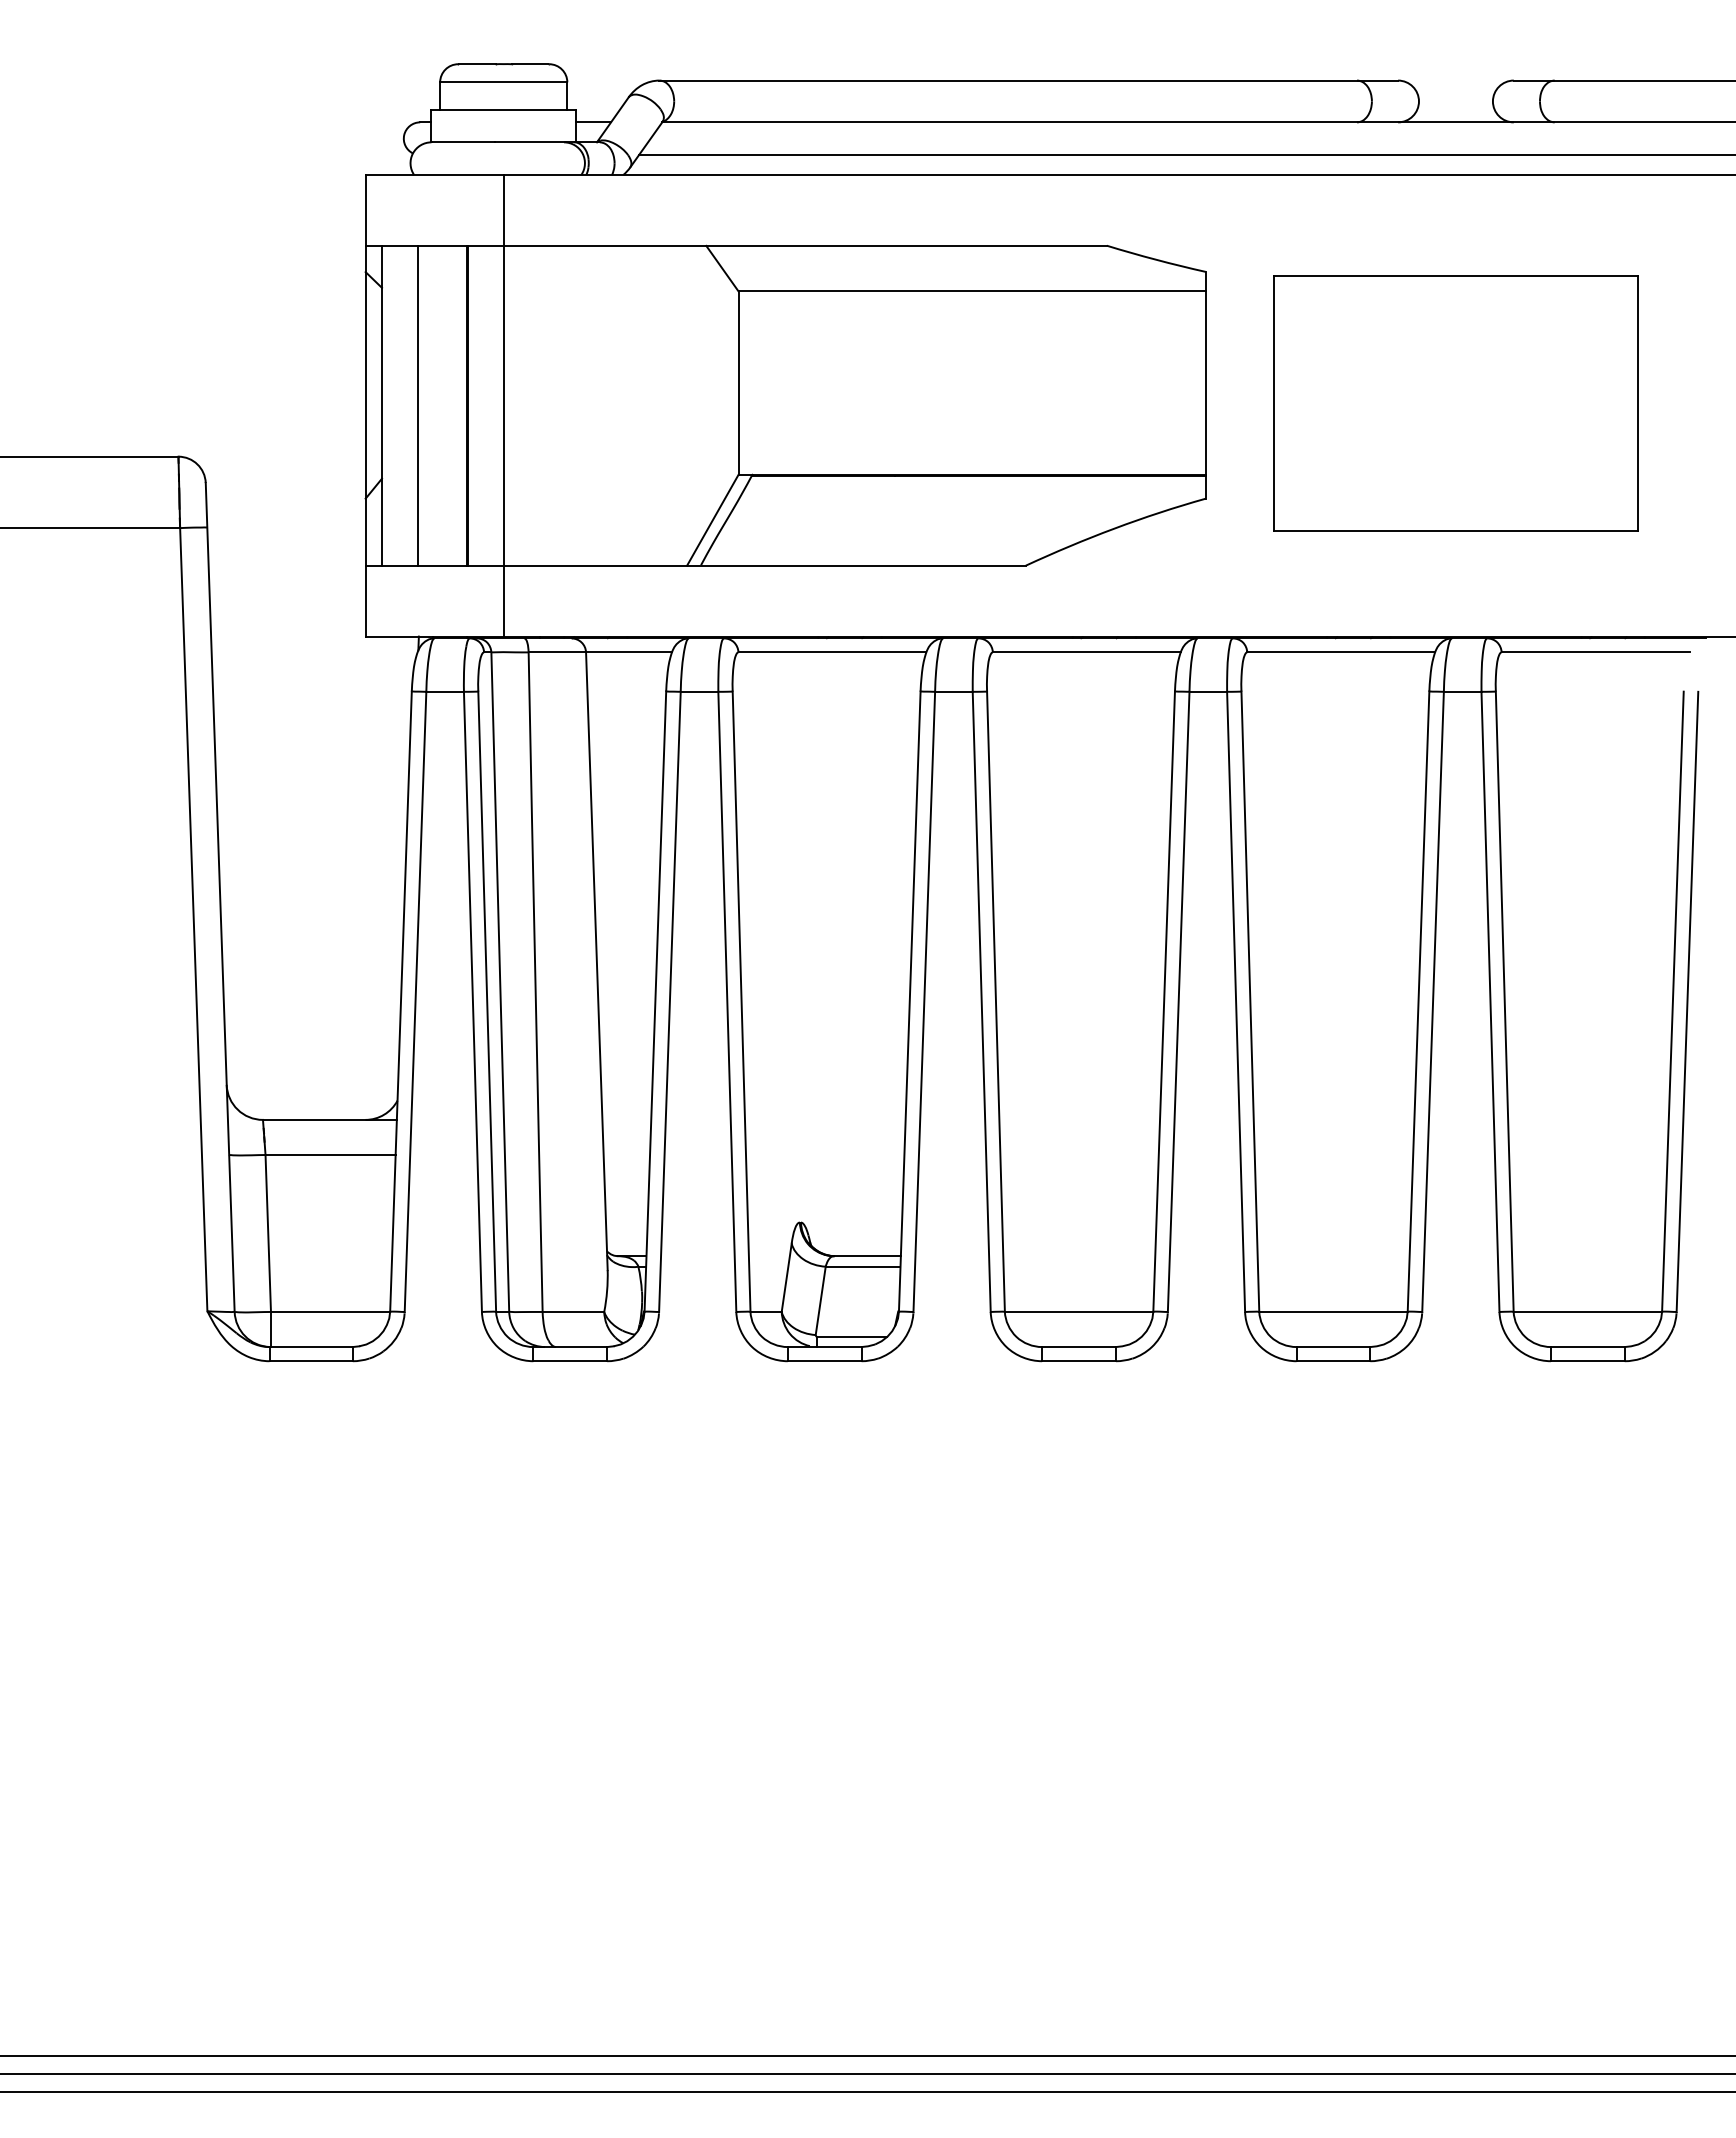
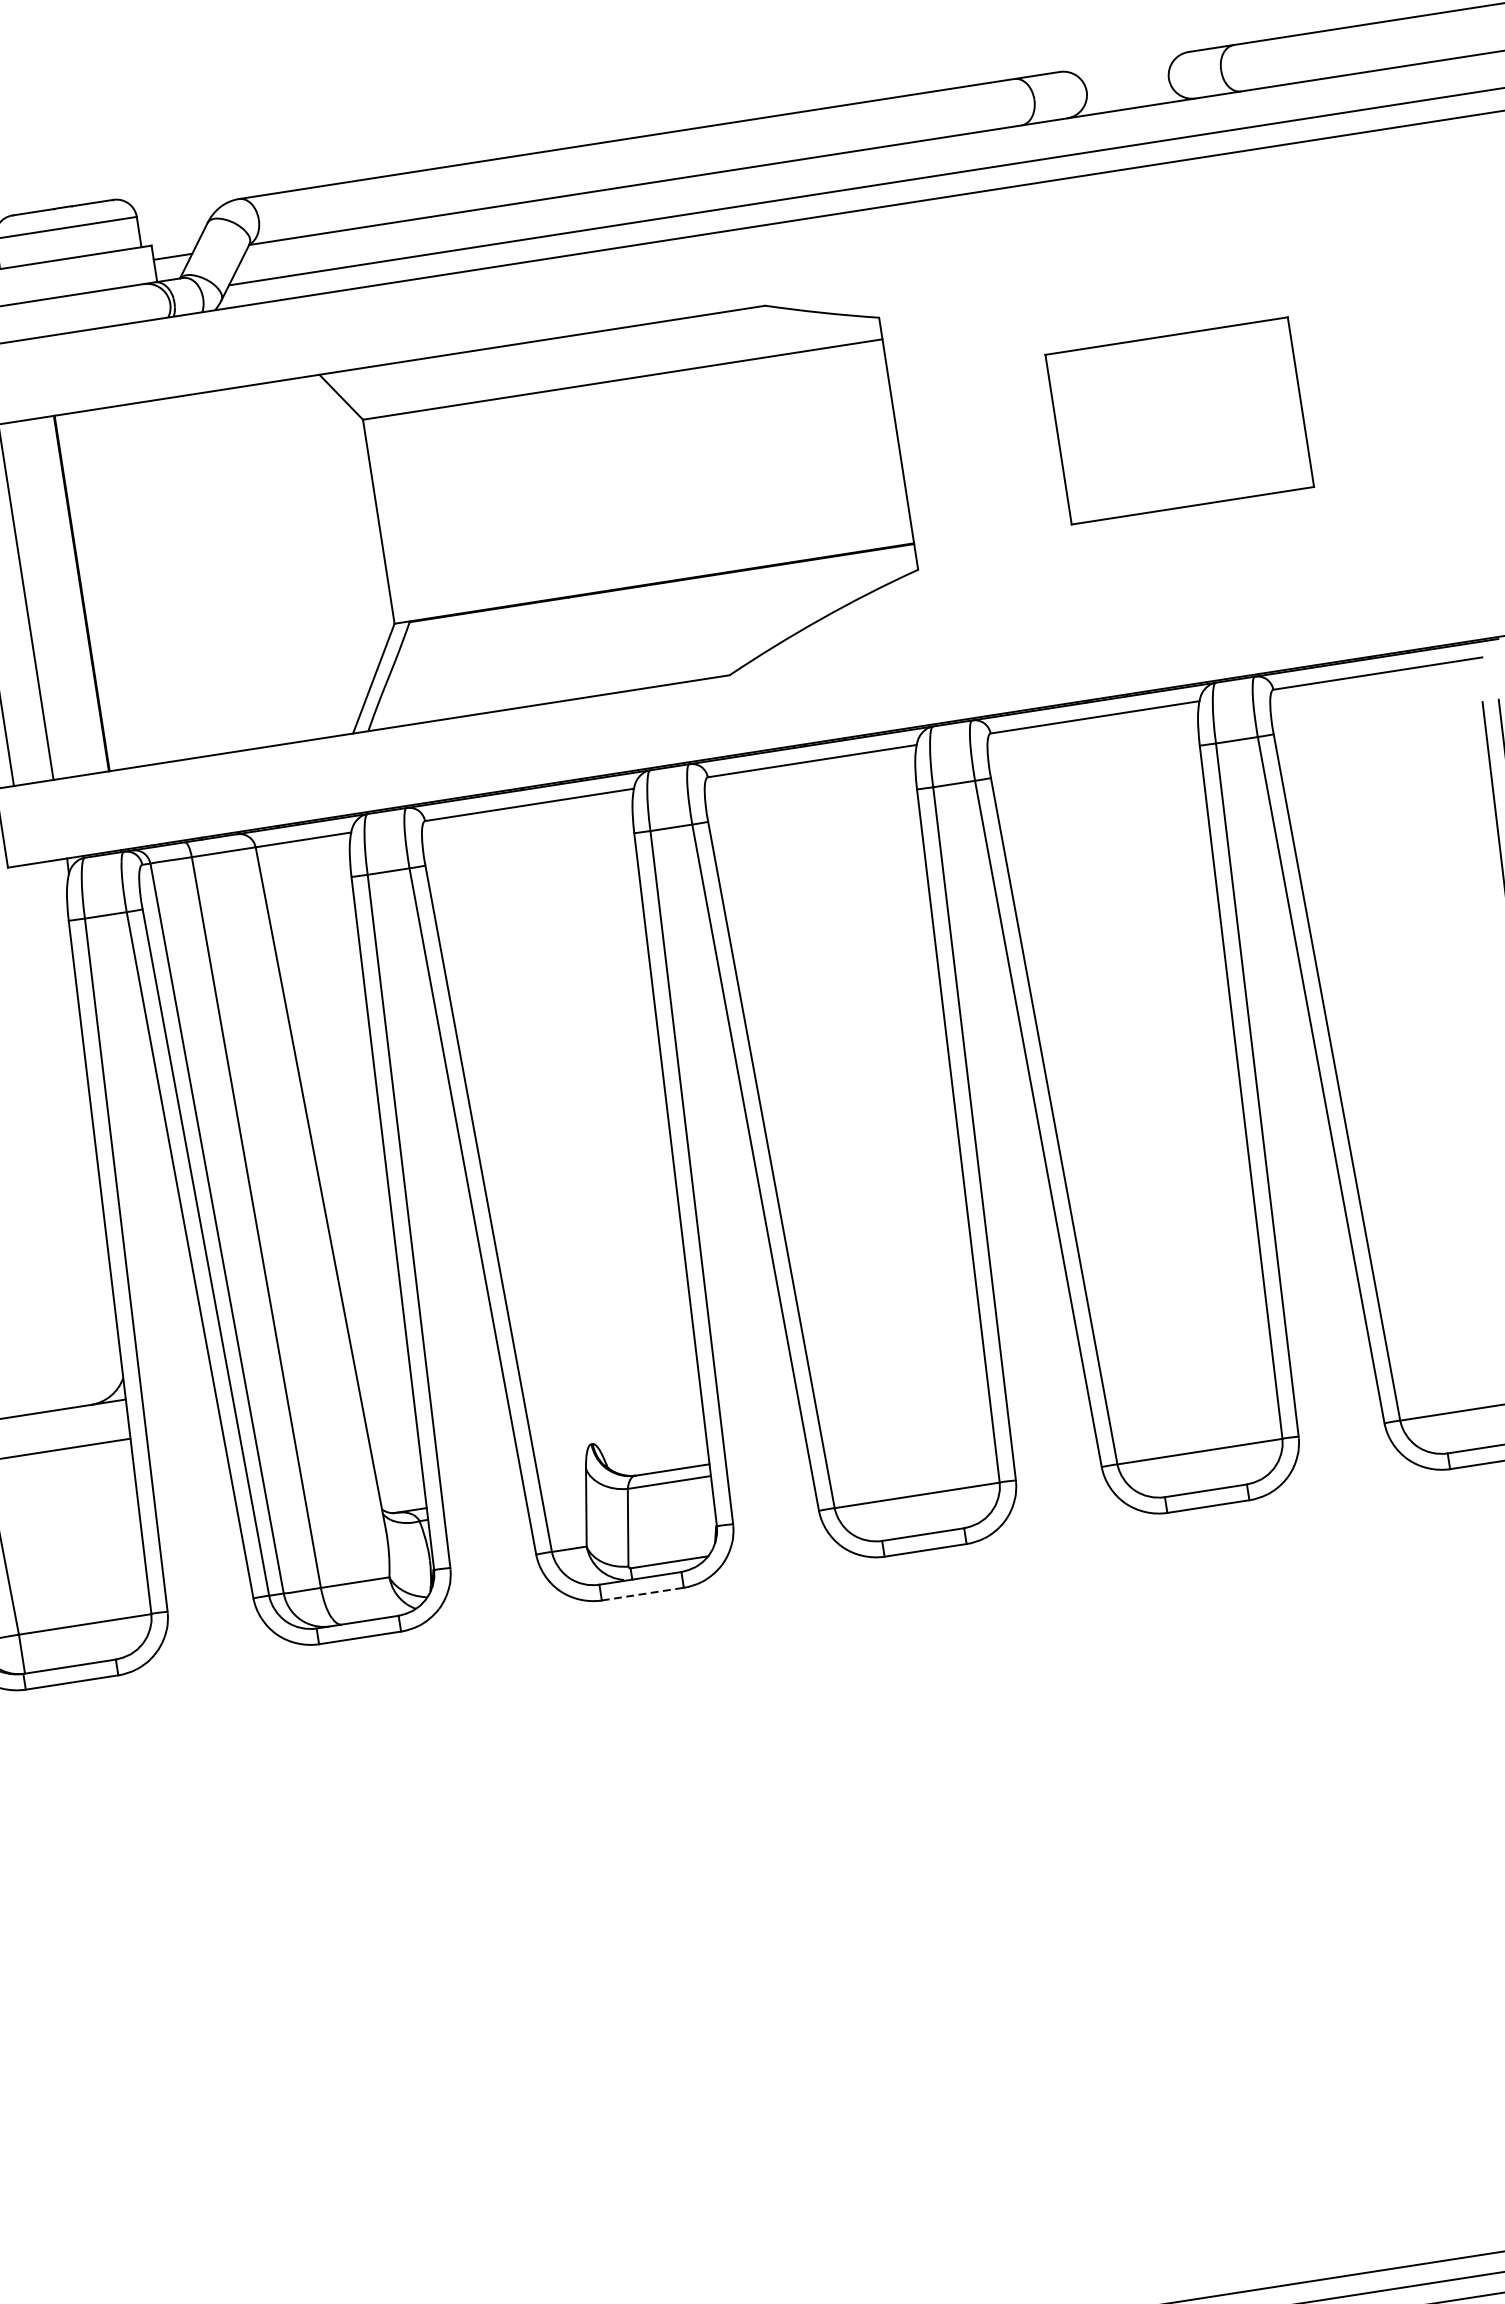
part: (1455, 403) -> (1179, 421), size x0.6
line: (503, 405) -> (121, 587), removed
line: (824, 1361) -> (642, 1594), solid -> dashed

